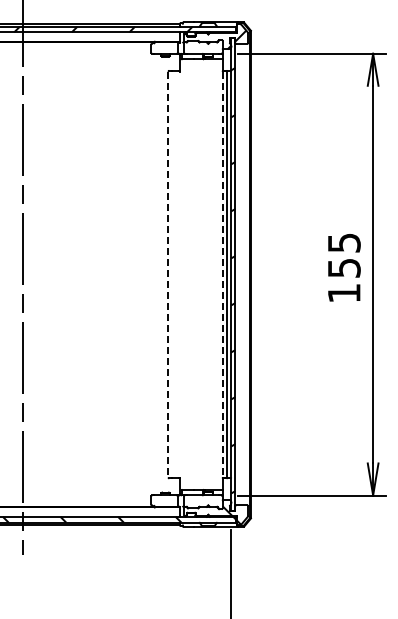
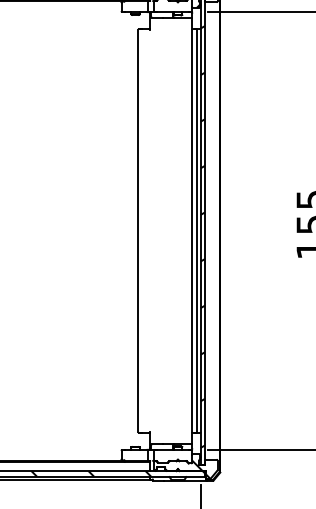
line: (168, 274) -> (138, 230), dashed -> solid
line: (222, 274) -> (192, 230), dashed -> solid

